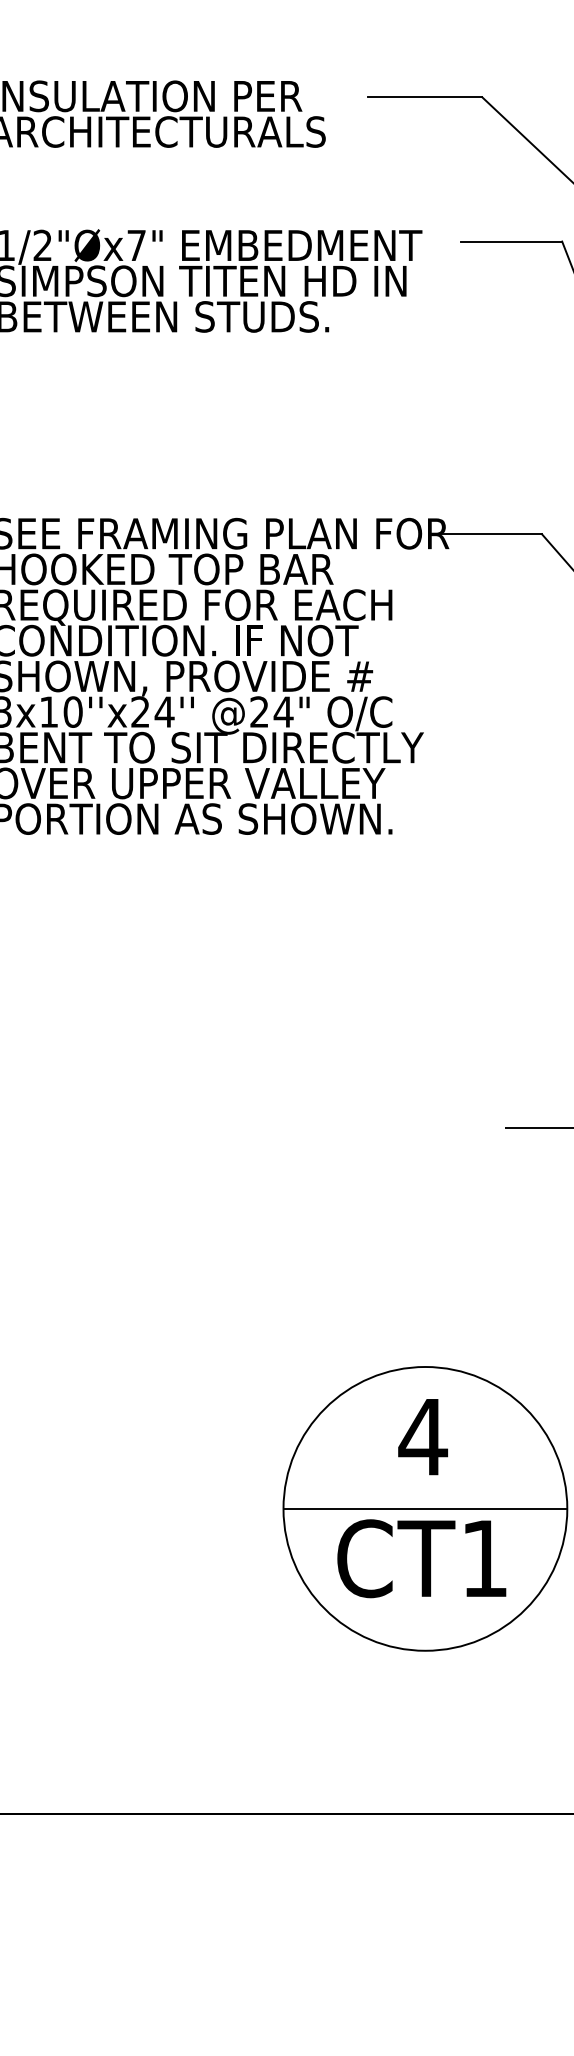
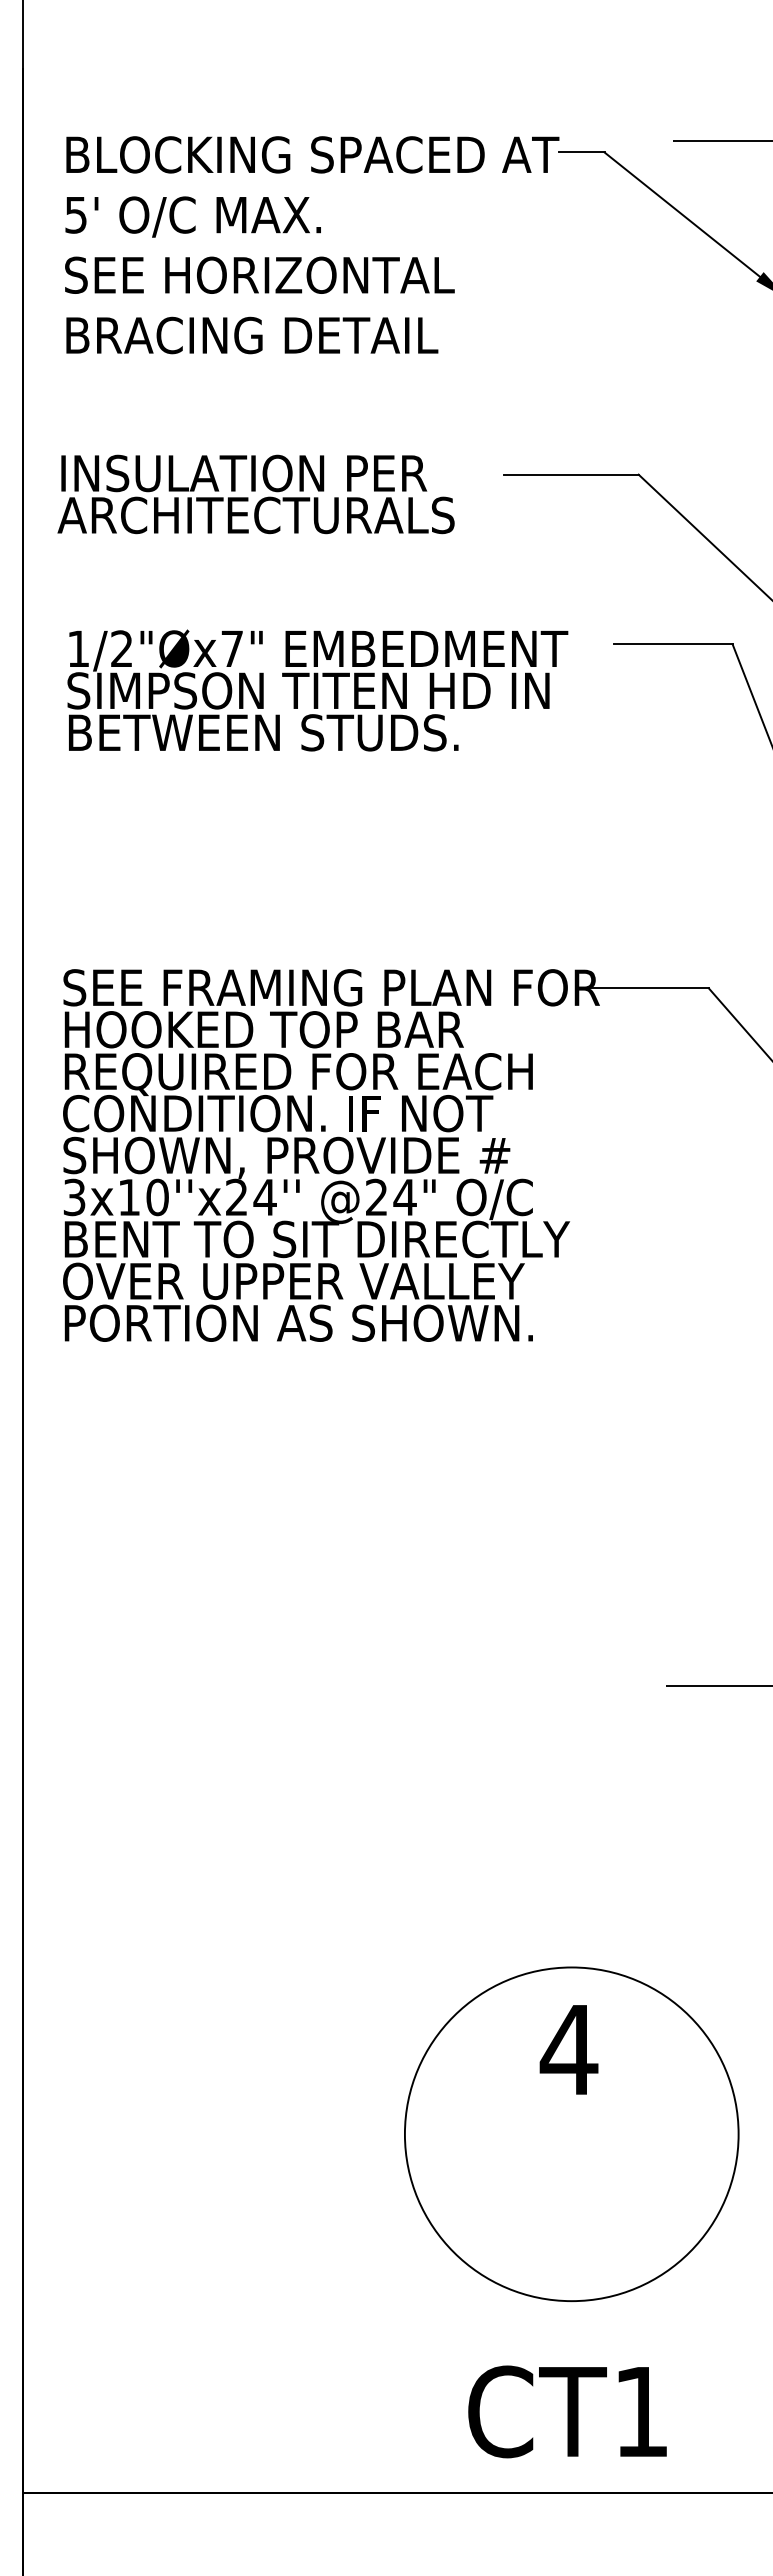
line: (425, 1509) -> (571, 2134), removed
text: (421, 1558) -> (567, 2411), moved

